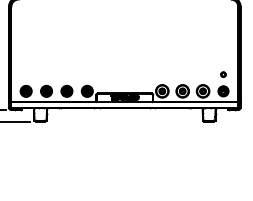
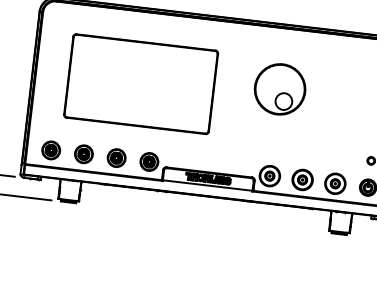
part: (161, 36) -> (278, 87), added
part: (76, 43) -> (141, 83), added

